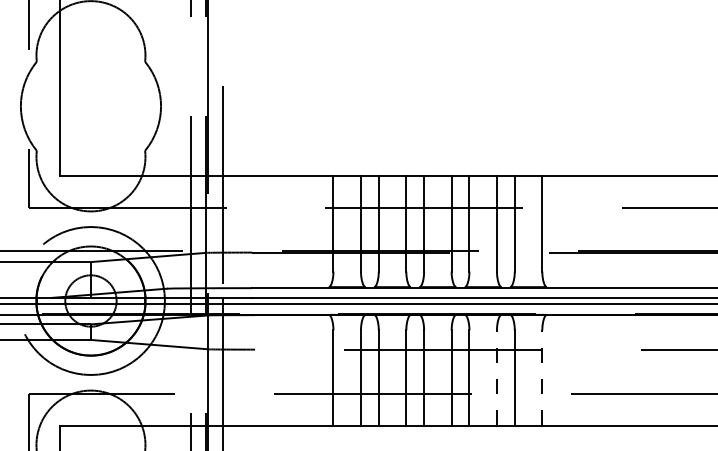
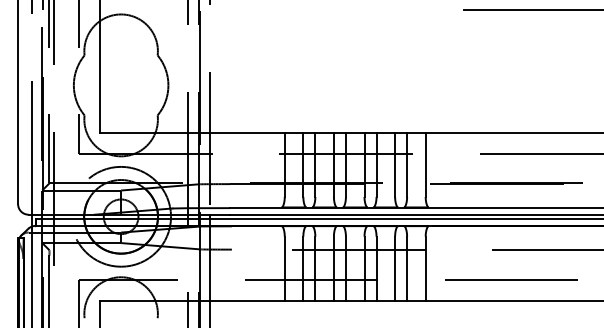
line: (497, 377) -> (395, 268), dashed -> solid
line: (542, 377) -> (425, 268), dashed -> solid

